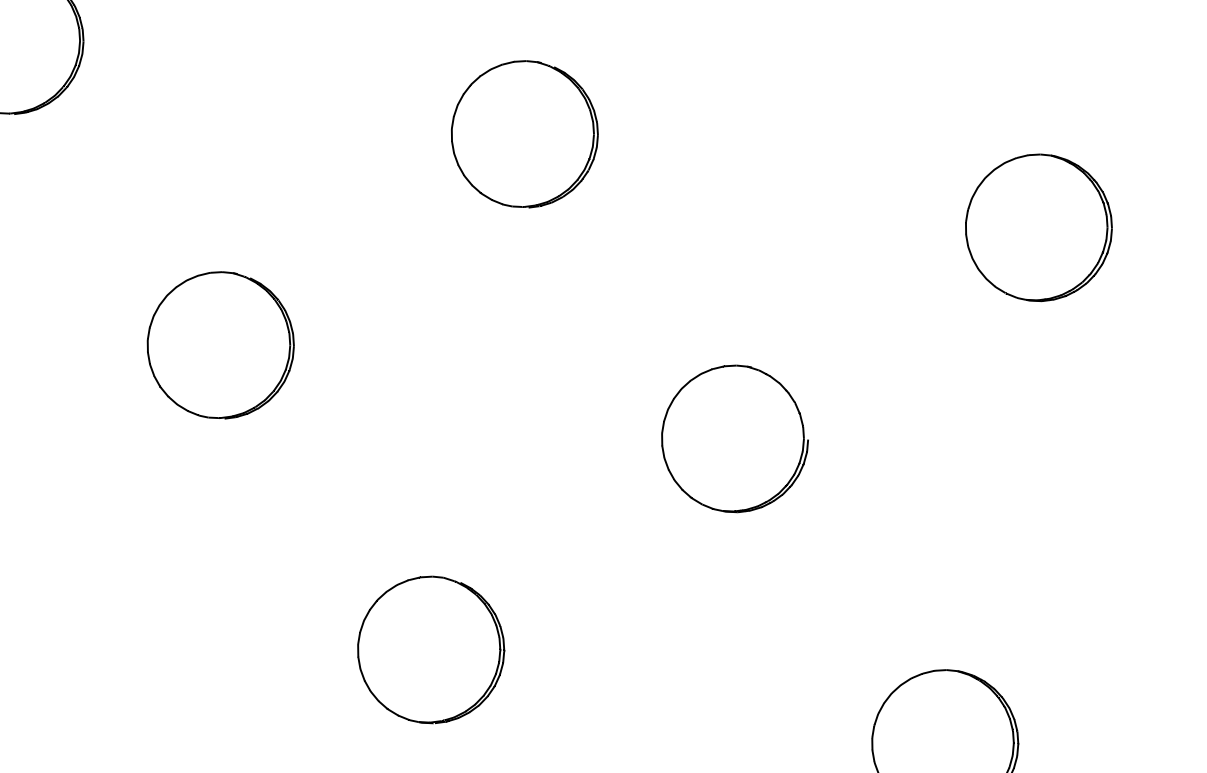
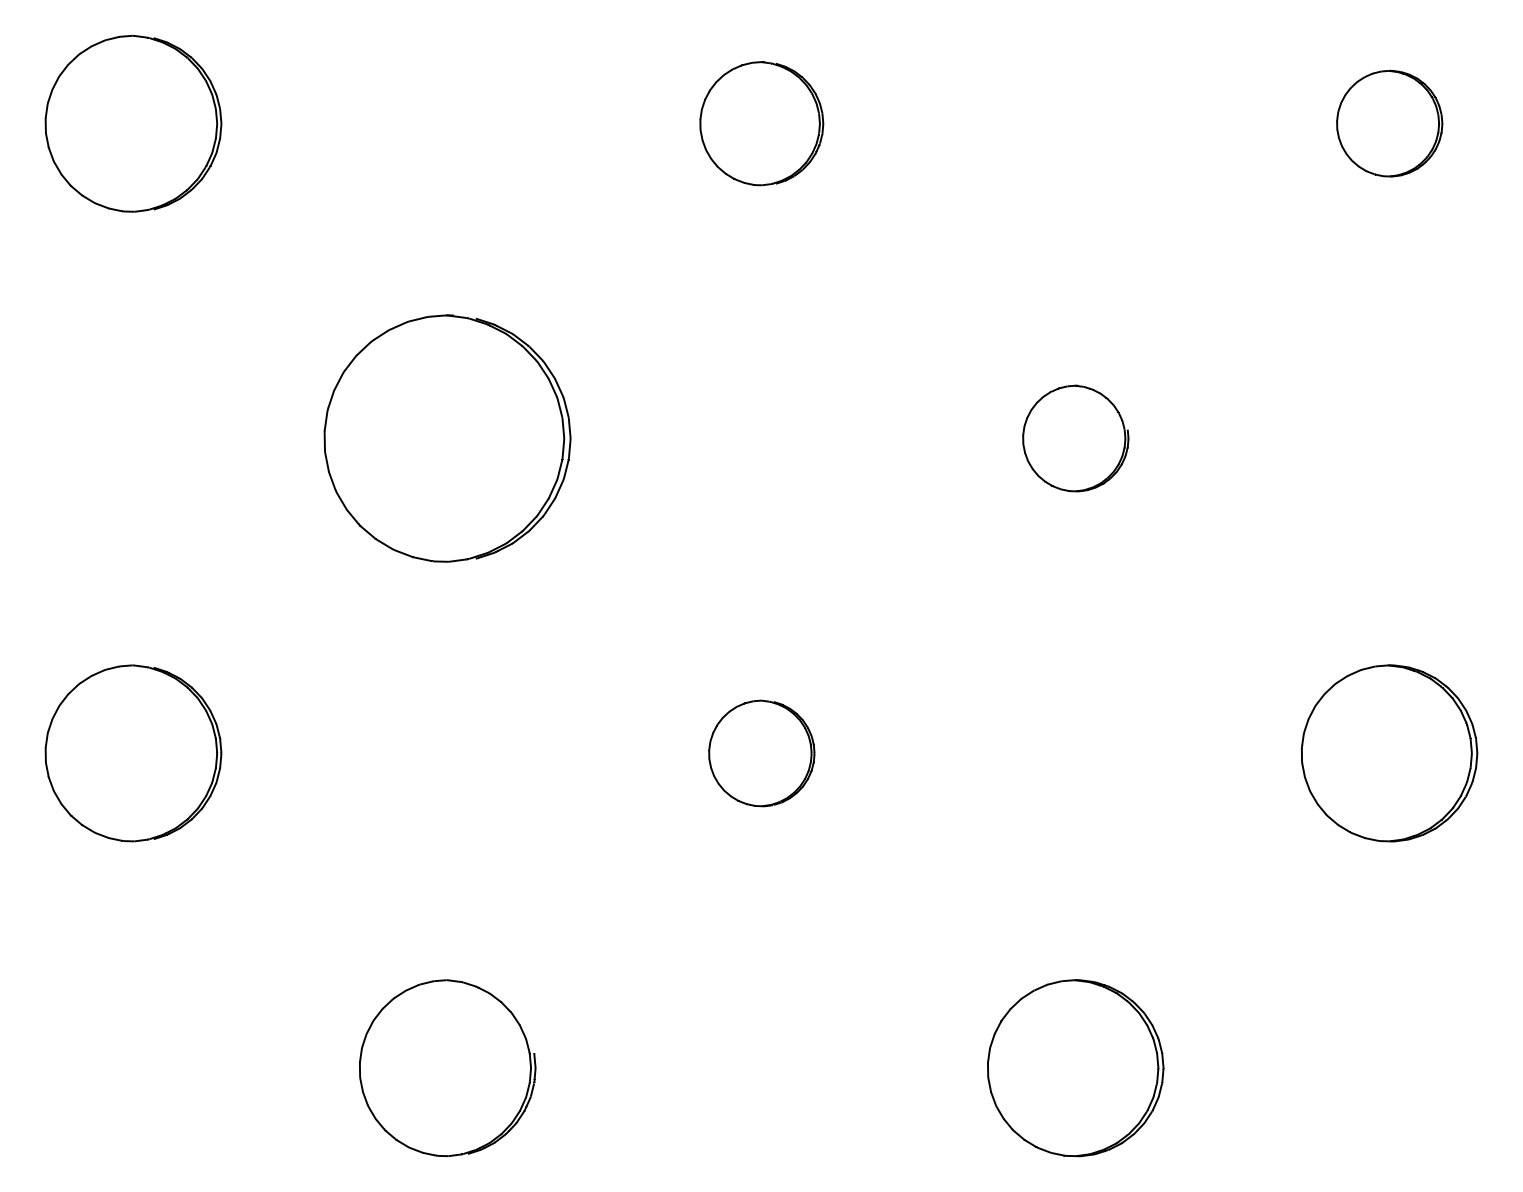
part: (524, 134) -> (761, 123), size x0.7
part: (1038, 227) -> (1389, 123), size x0.6
part: (220, 345) -> (447, 438), size x1.4
part: (734, 438) -> (1075, 438), size x0.6
part: (430, 649) -> (761, 753), size x0.6

